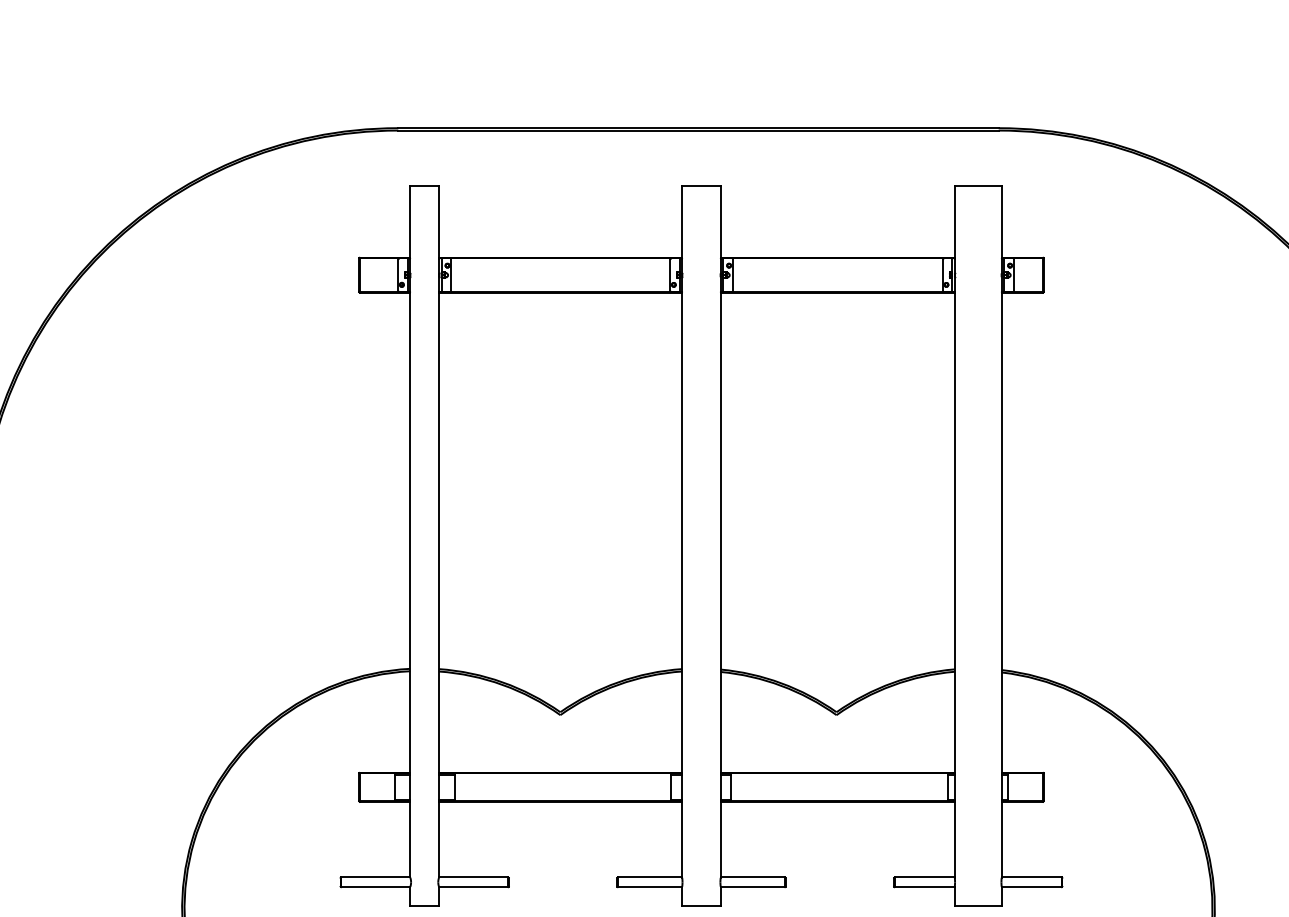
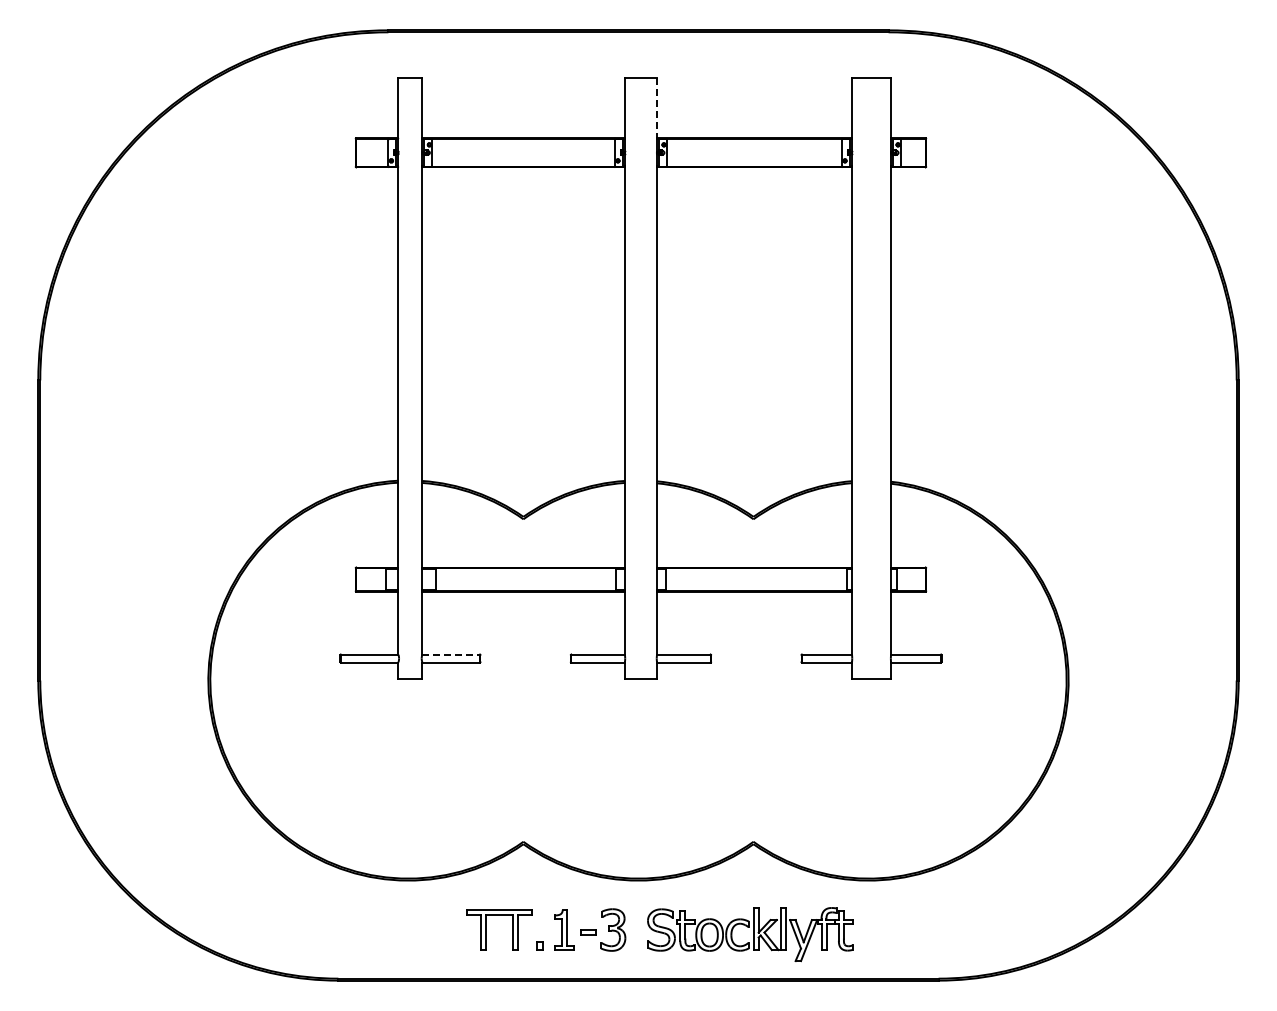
line: (720, 223) -> (656, 109), solid -> dashed
line: (474, 877) -> (451, 654), solid -> dashed

